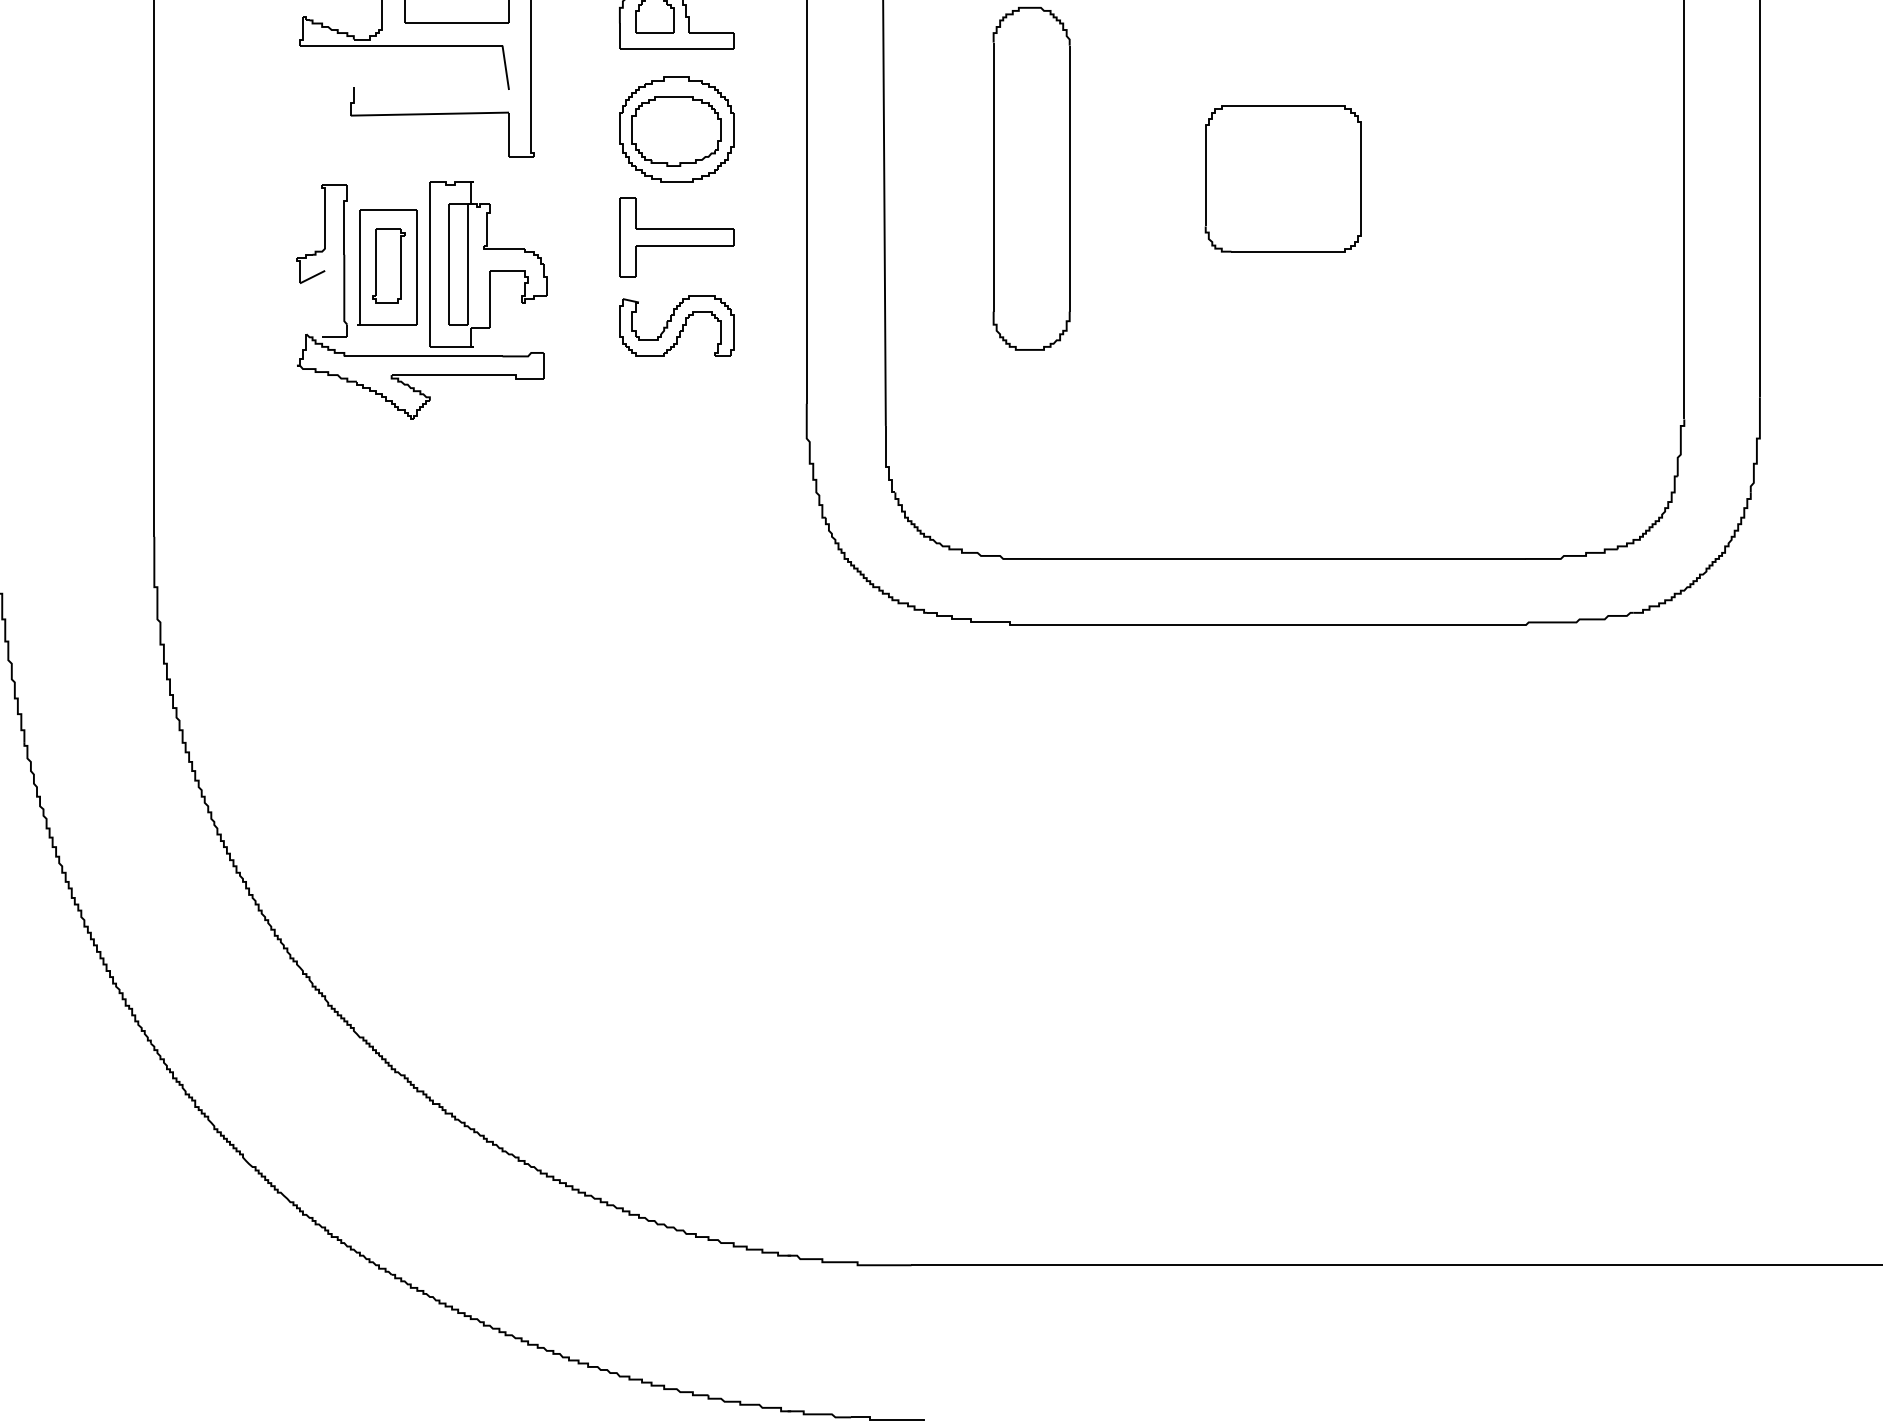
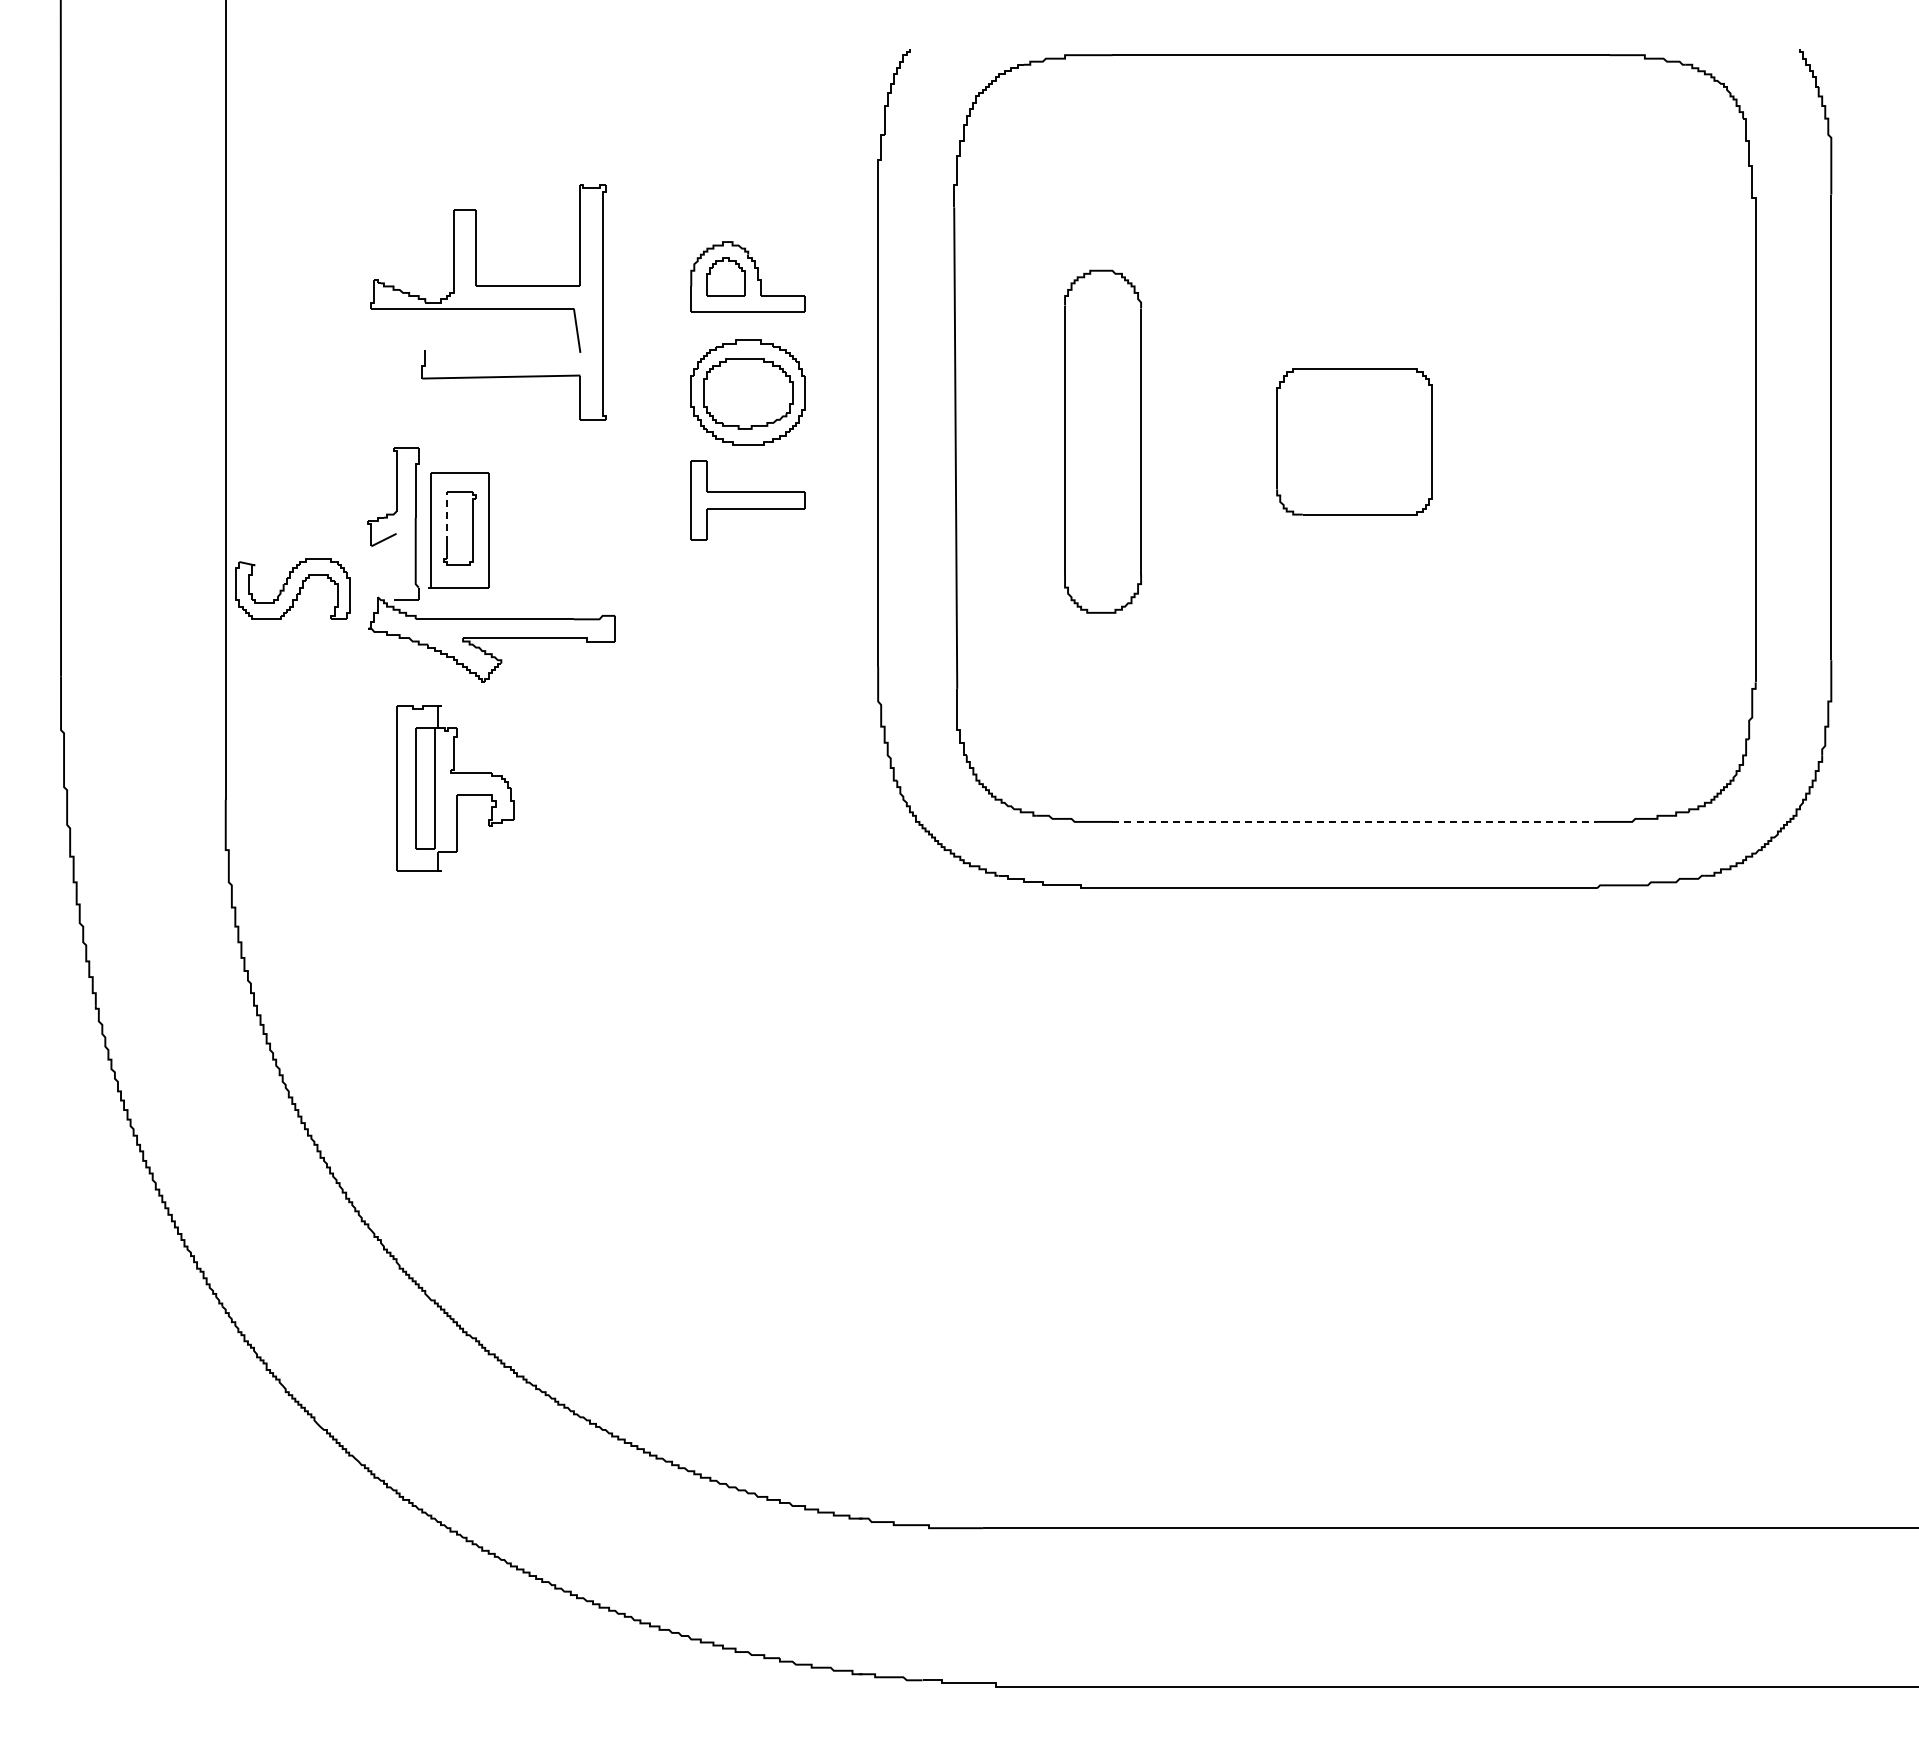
line: (376, 254) -> (447, 517), solid -> dashed
part: (488, 264) -> (455, 788), moved
part: (676, 325) -> (292, 588), moved
line: (1284, 558) -> (1355, 821), solid -> dashed

